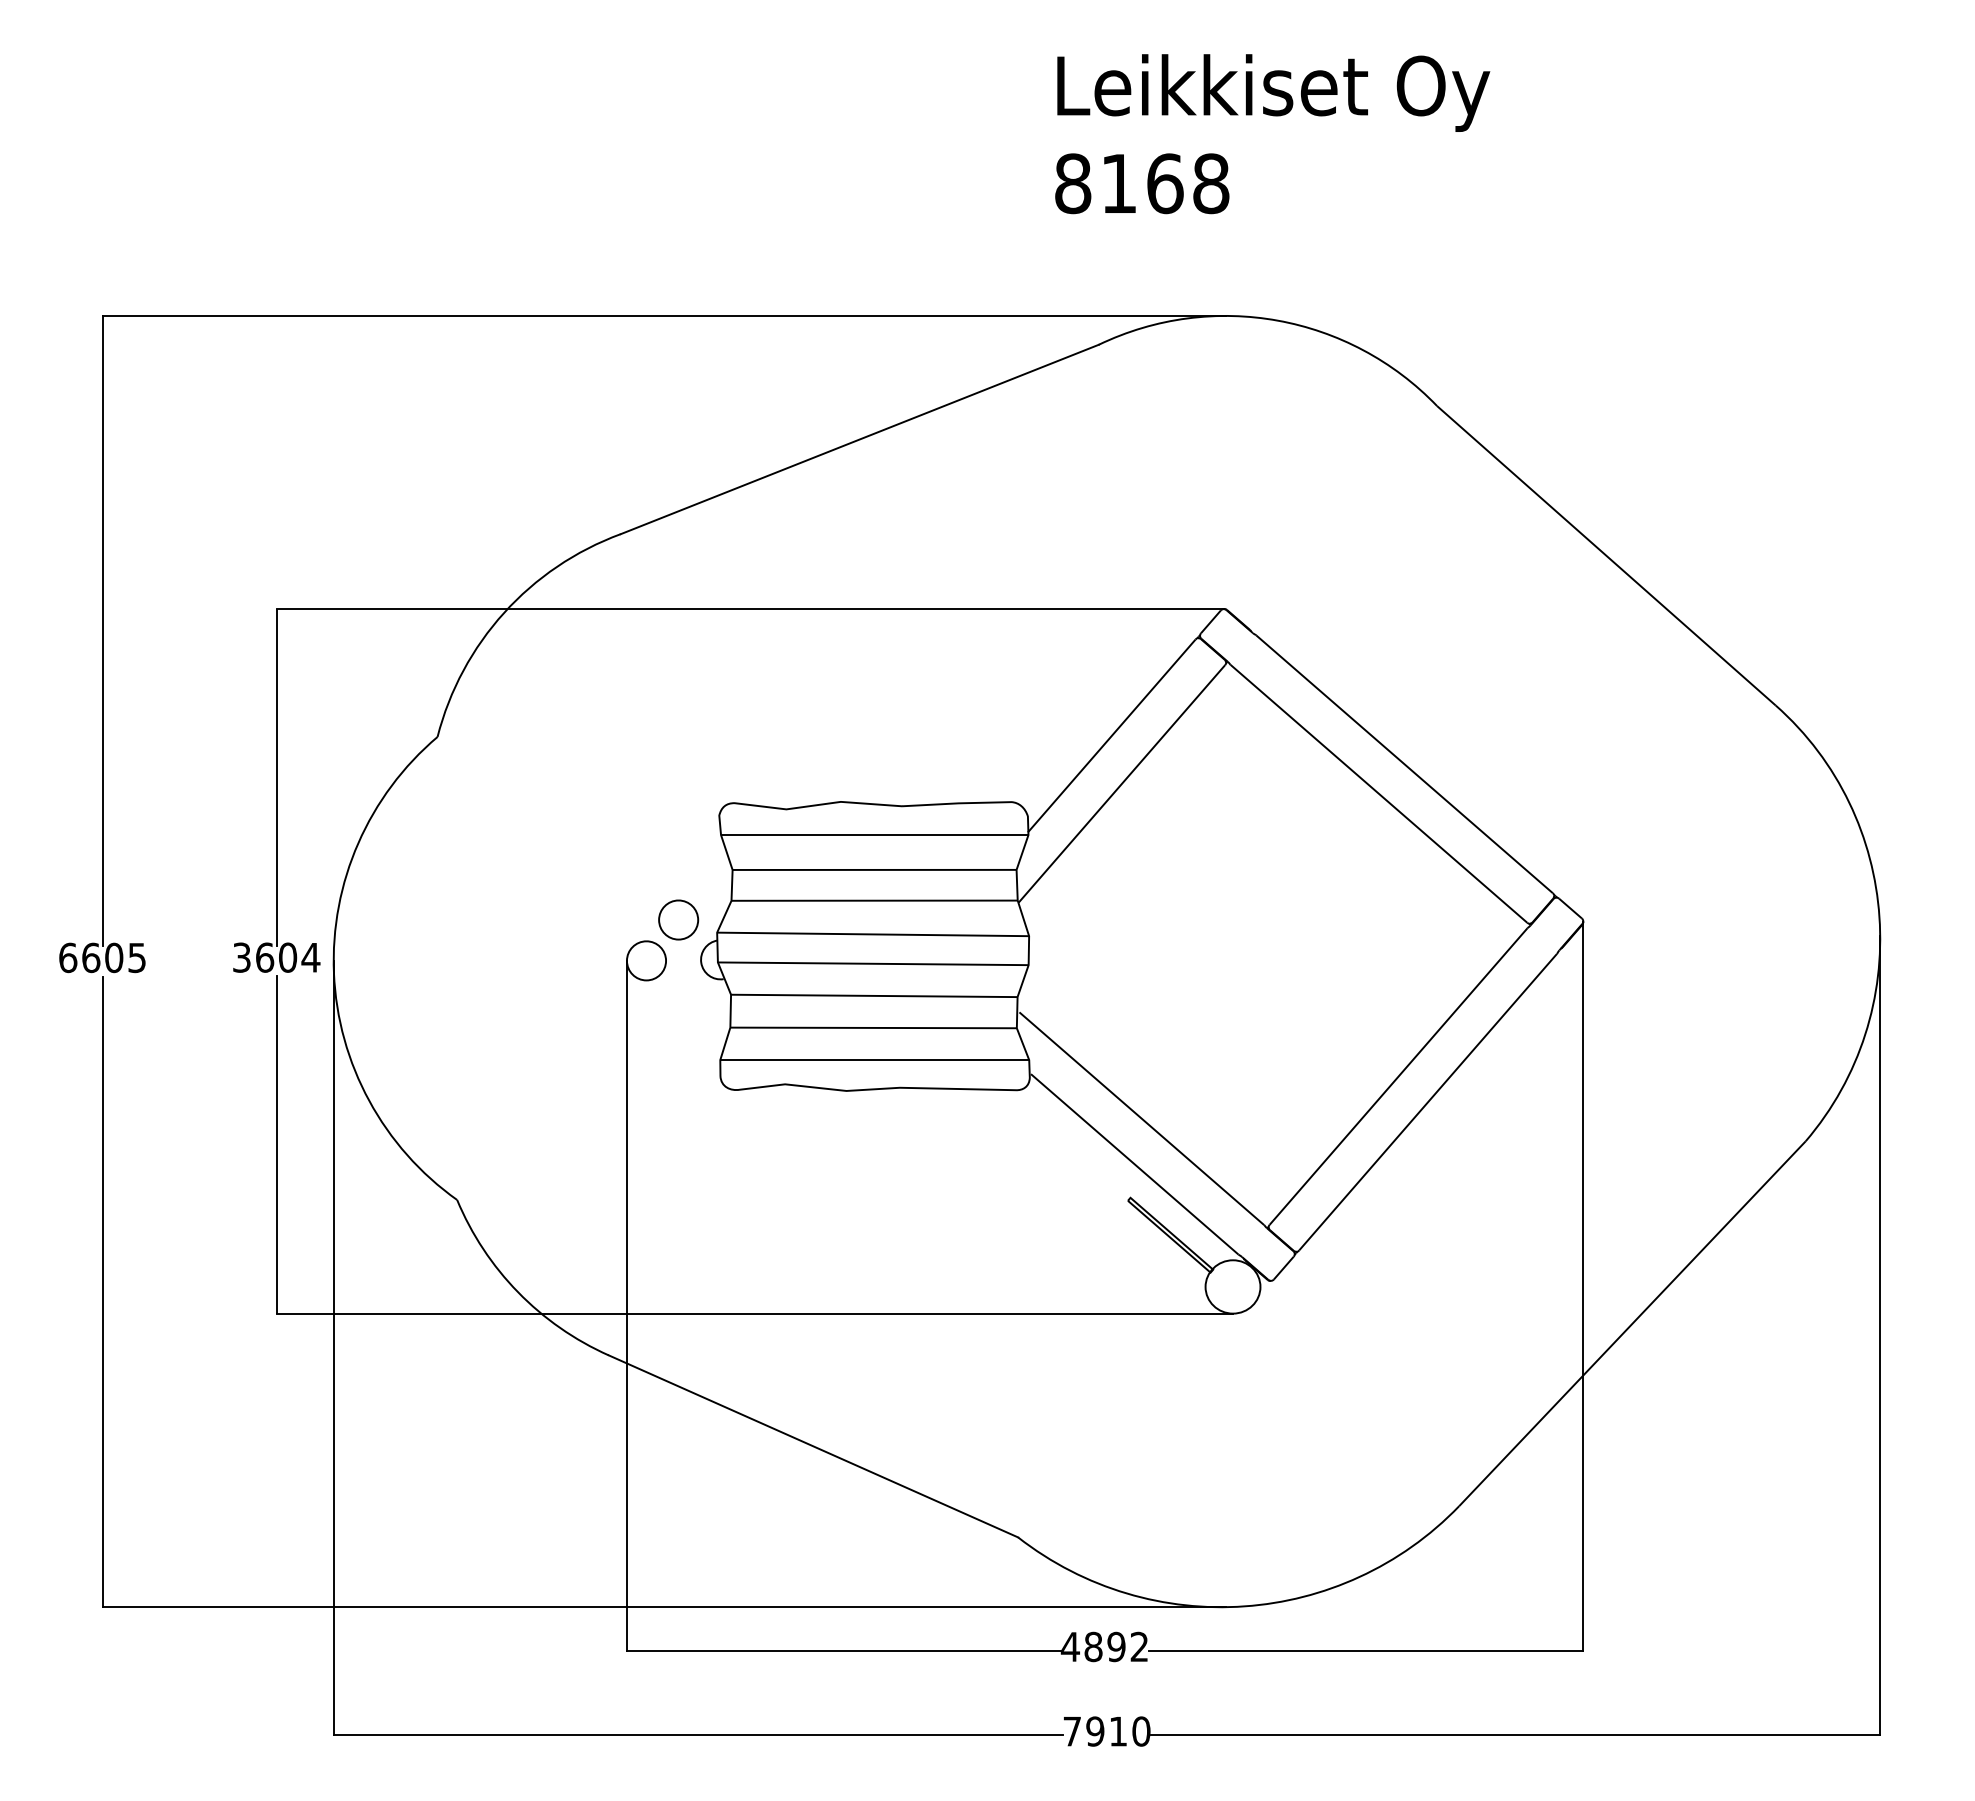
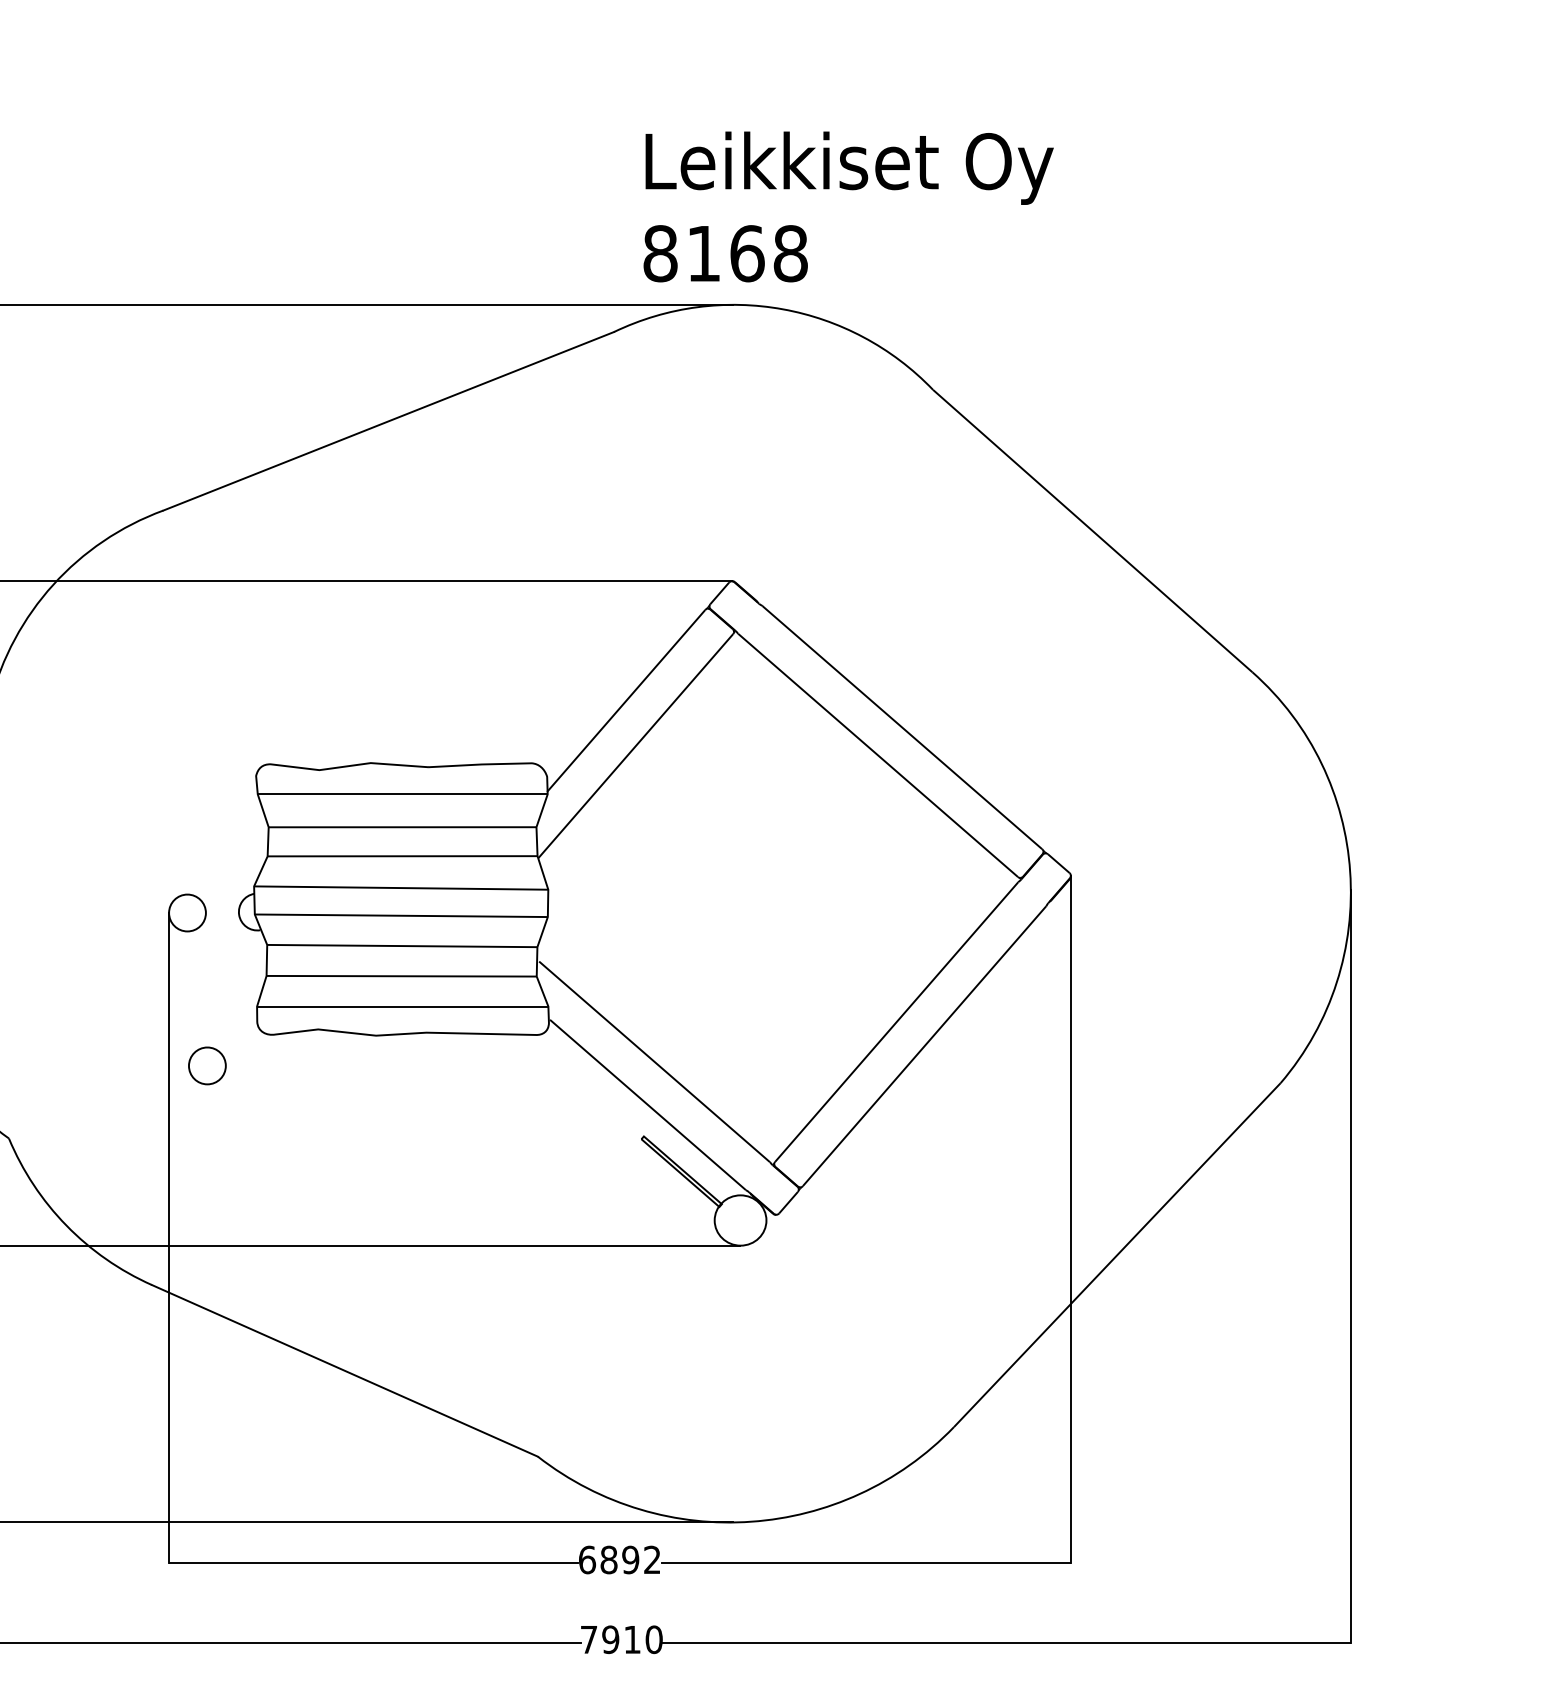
text: (1272, 134) -> (848, 207), moved
part: (678, 919) -> (207, 1065), moved
text: (1069, 1646) -> (586, 1559), 4892 -> 6892

